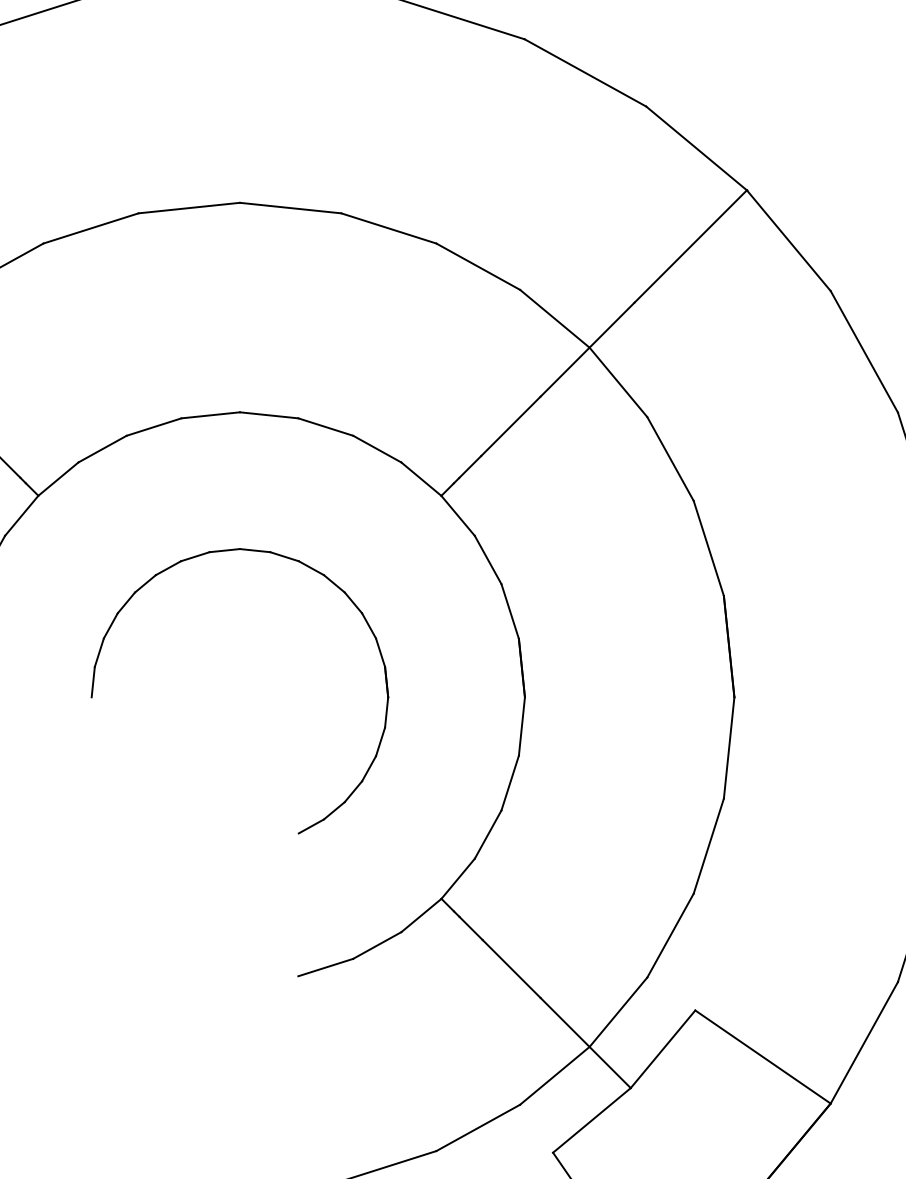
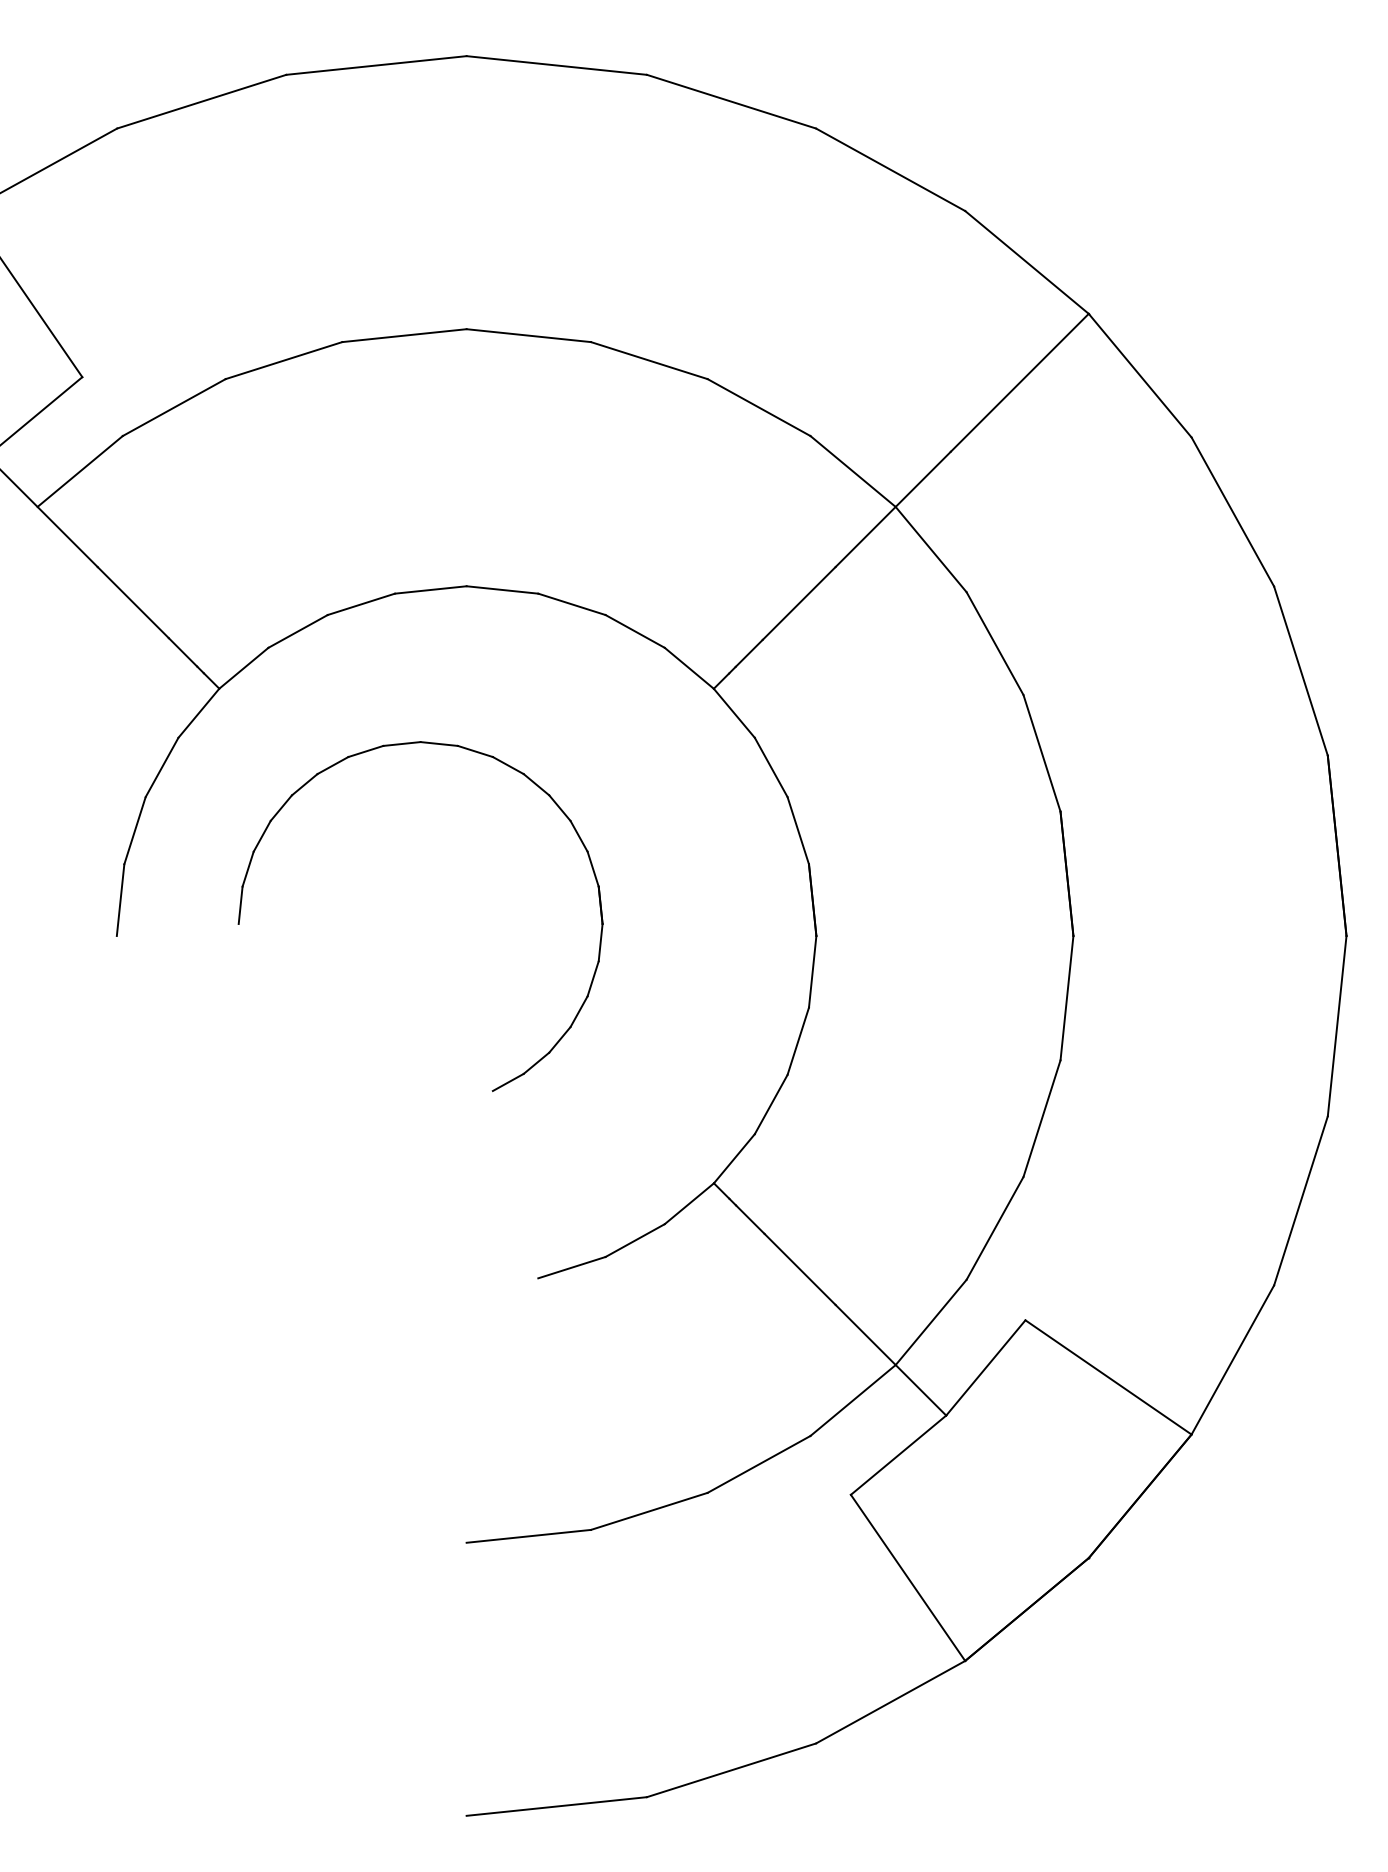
part: (223, 551) -> (400, 745), moved

